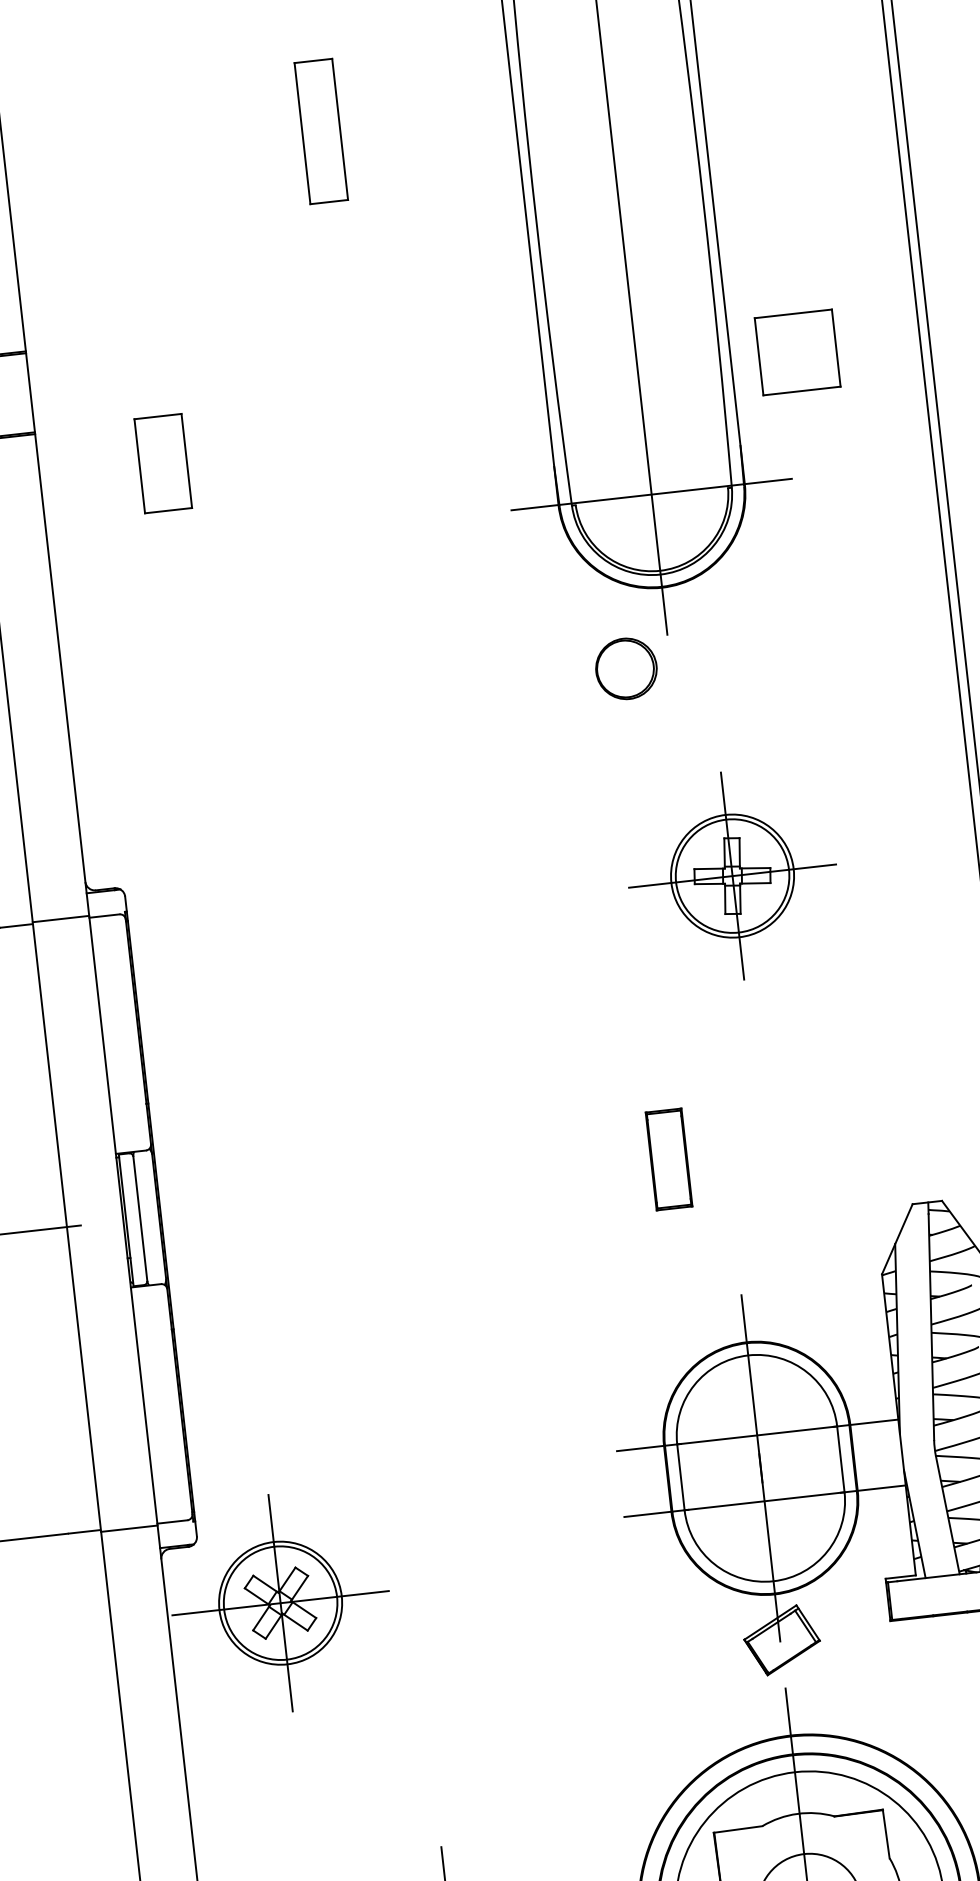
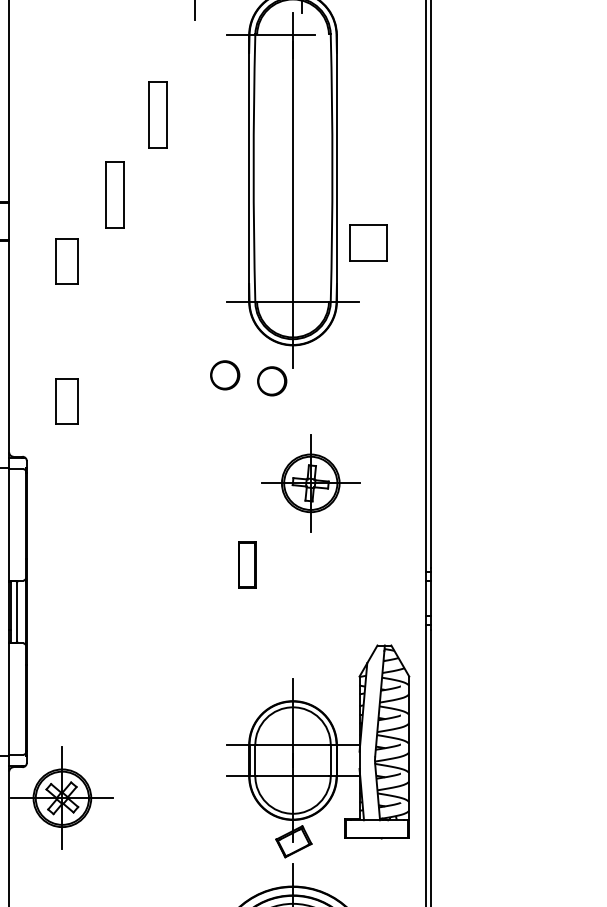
part: (247, 310) -> (114, 194), added
part: (525, 667) -> (225, 375), added
part: (194, 760) -> (66, 401), added
part: (669, 1158) -> (247, 564), moved

